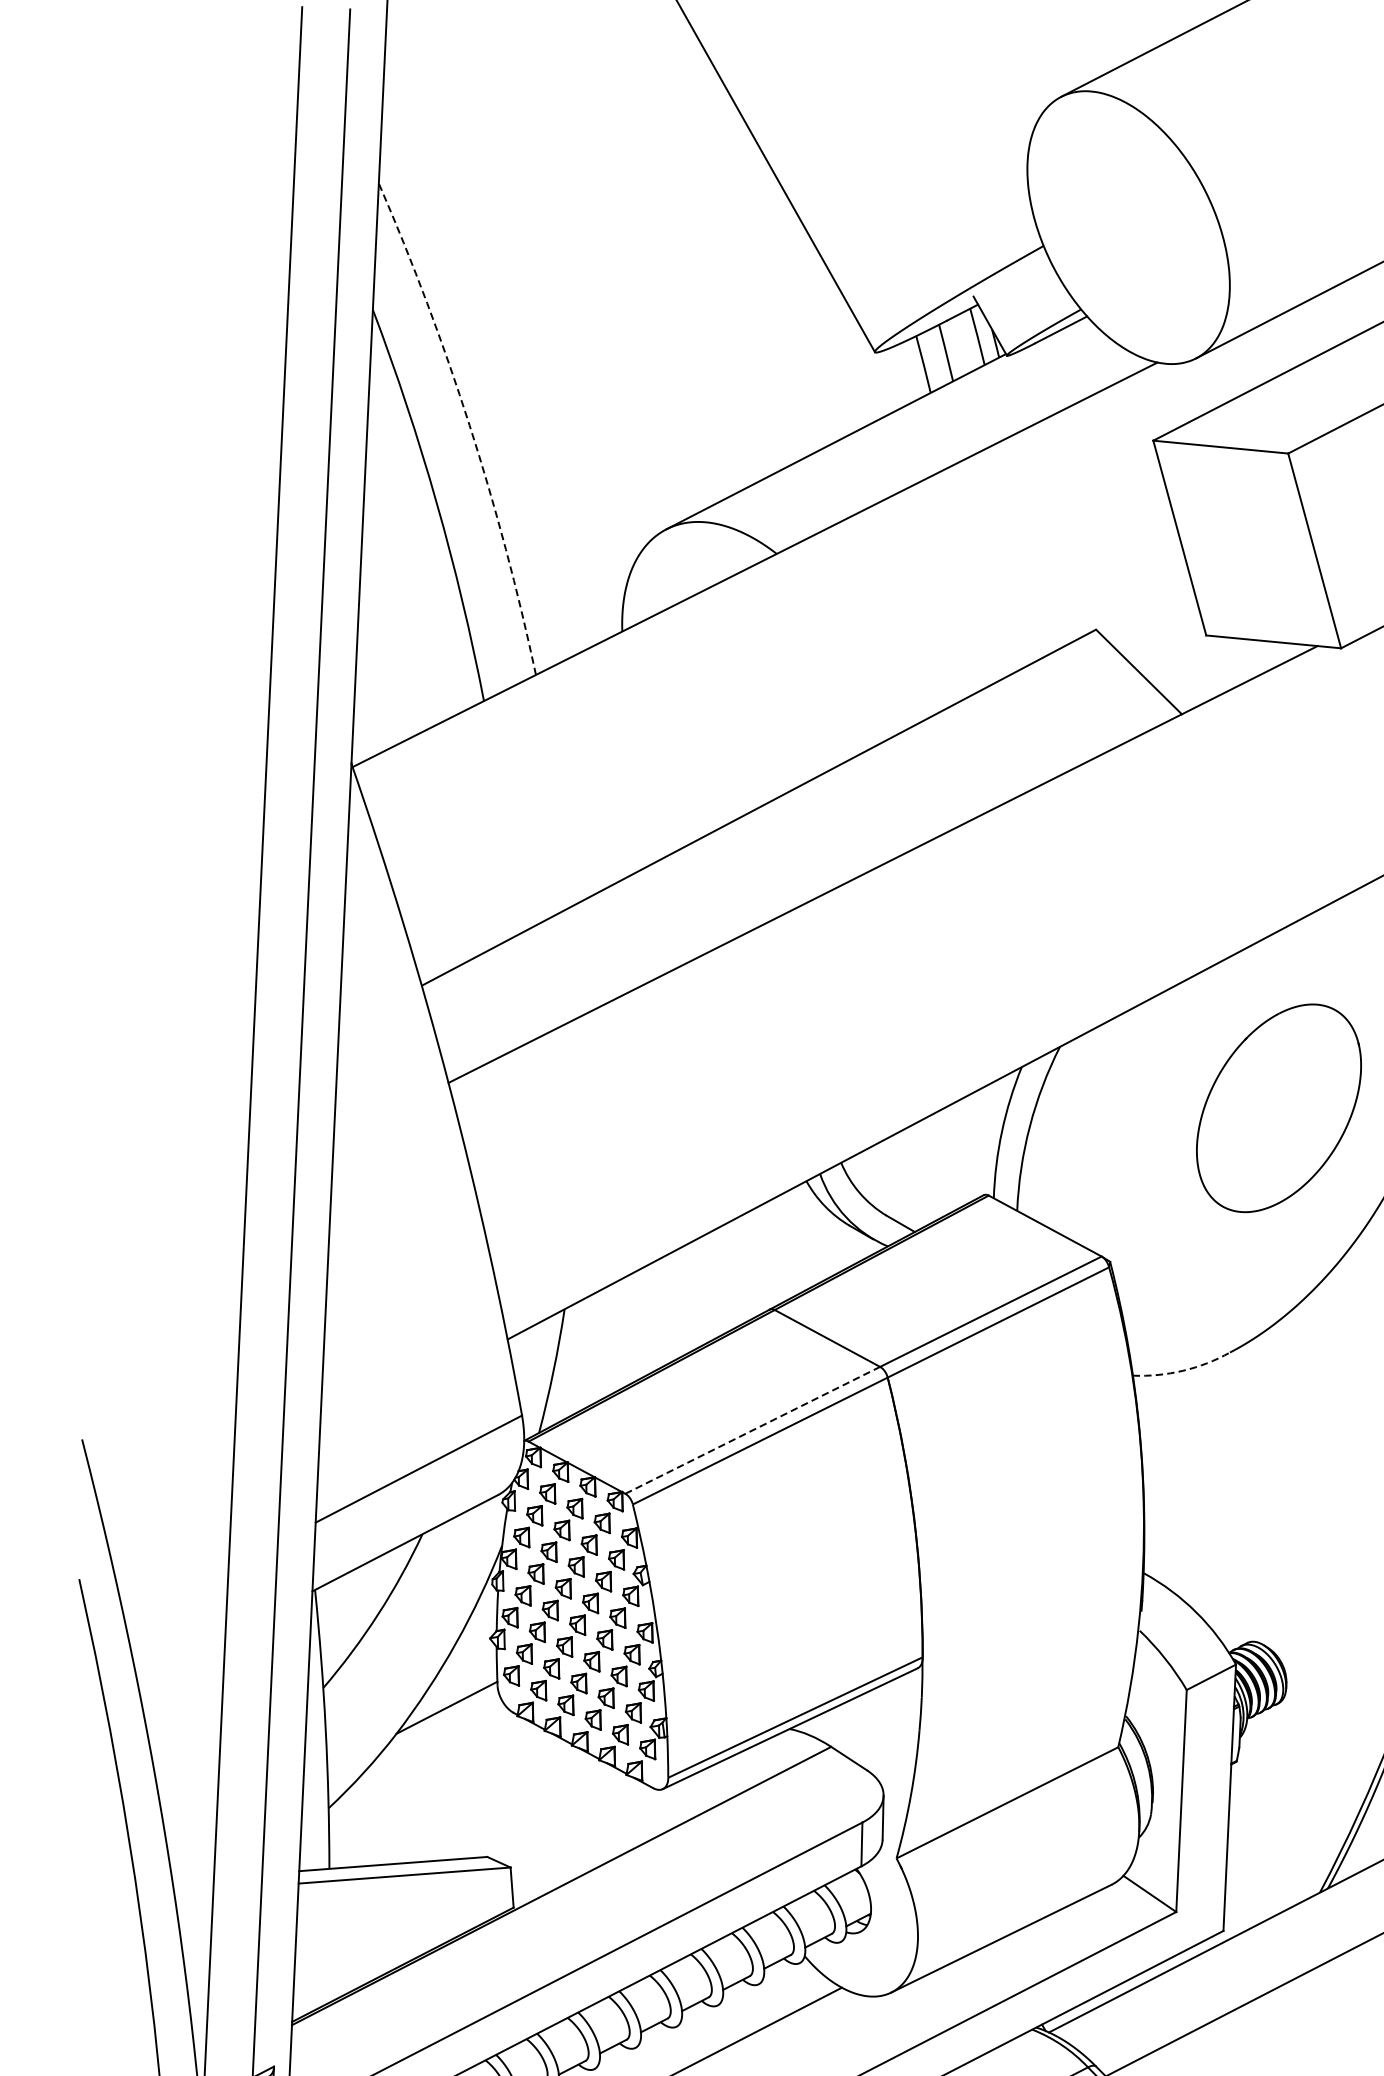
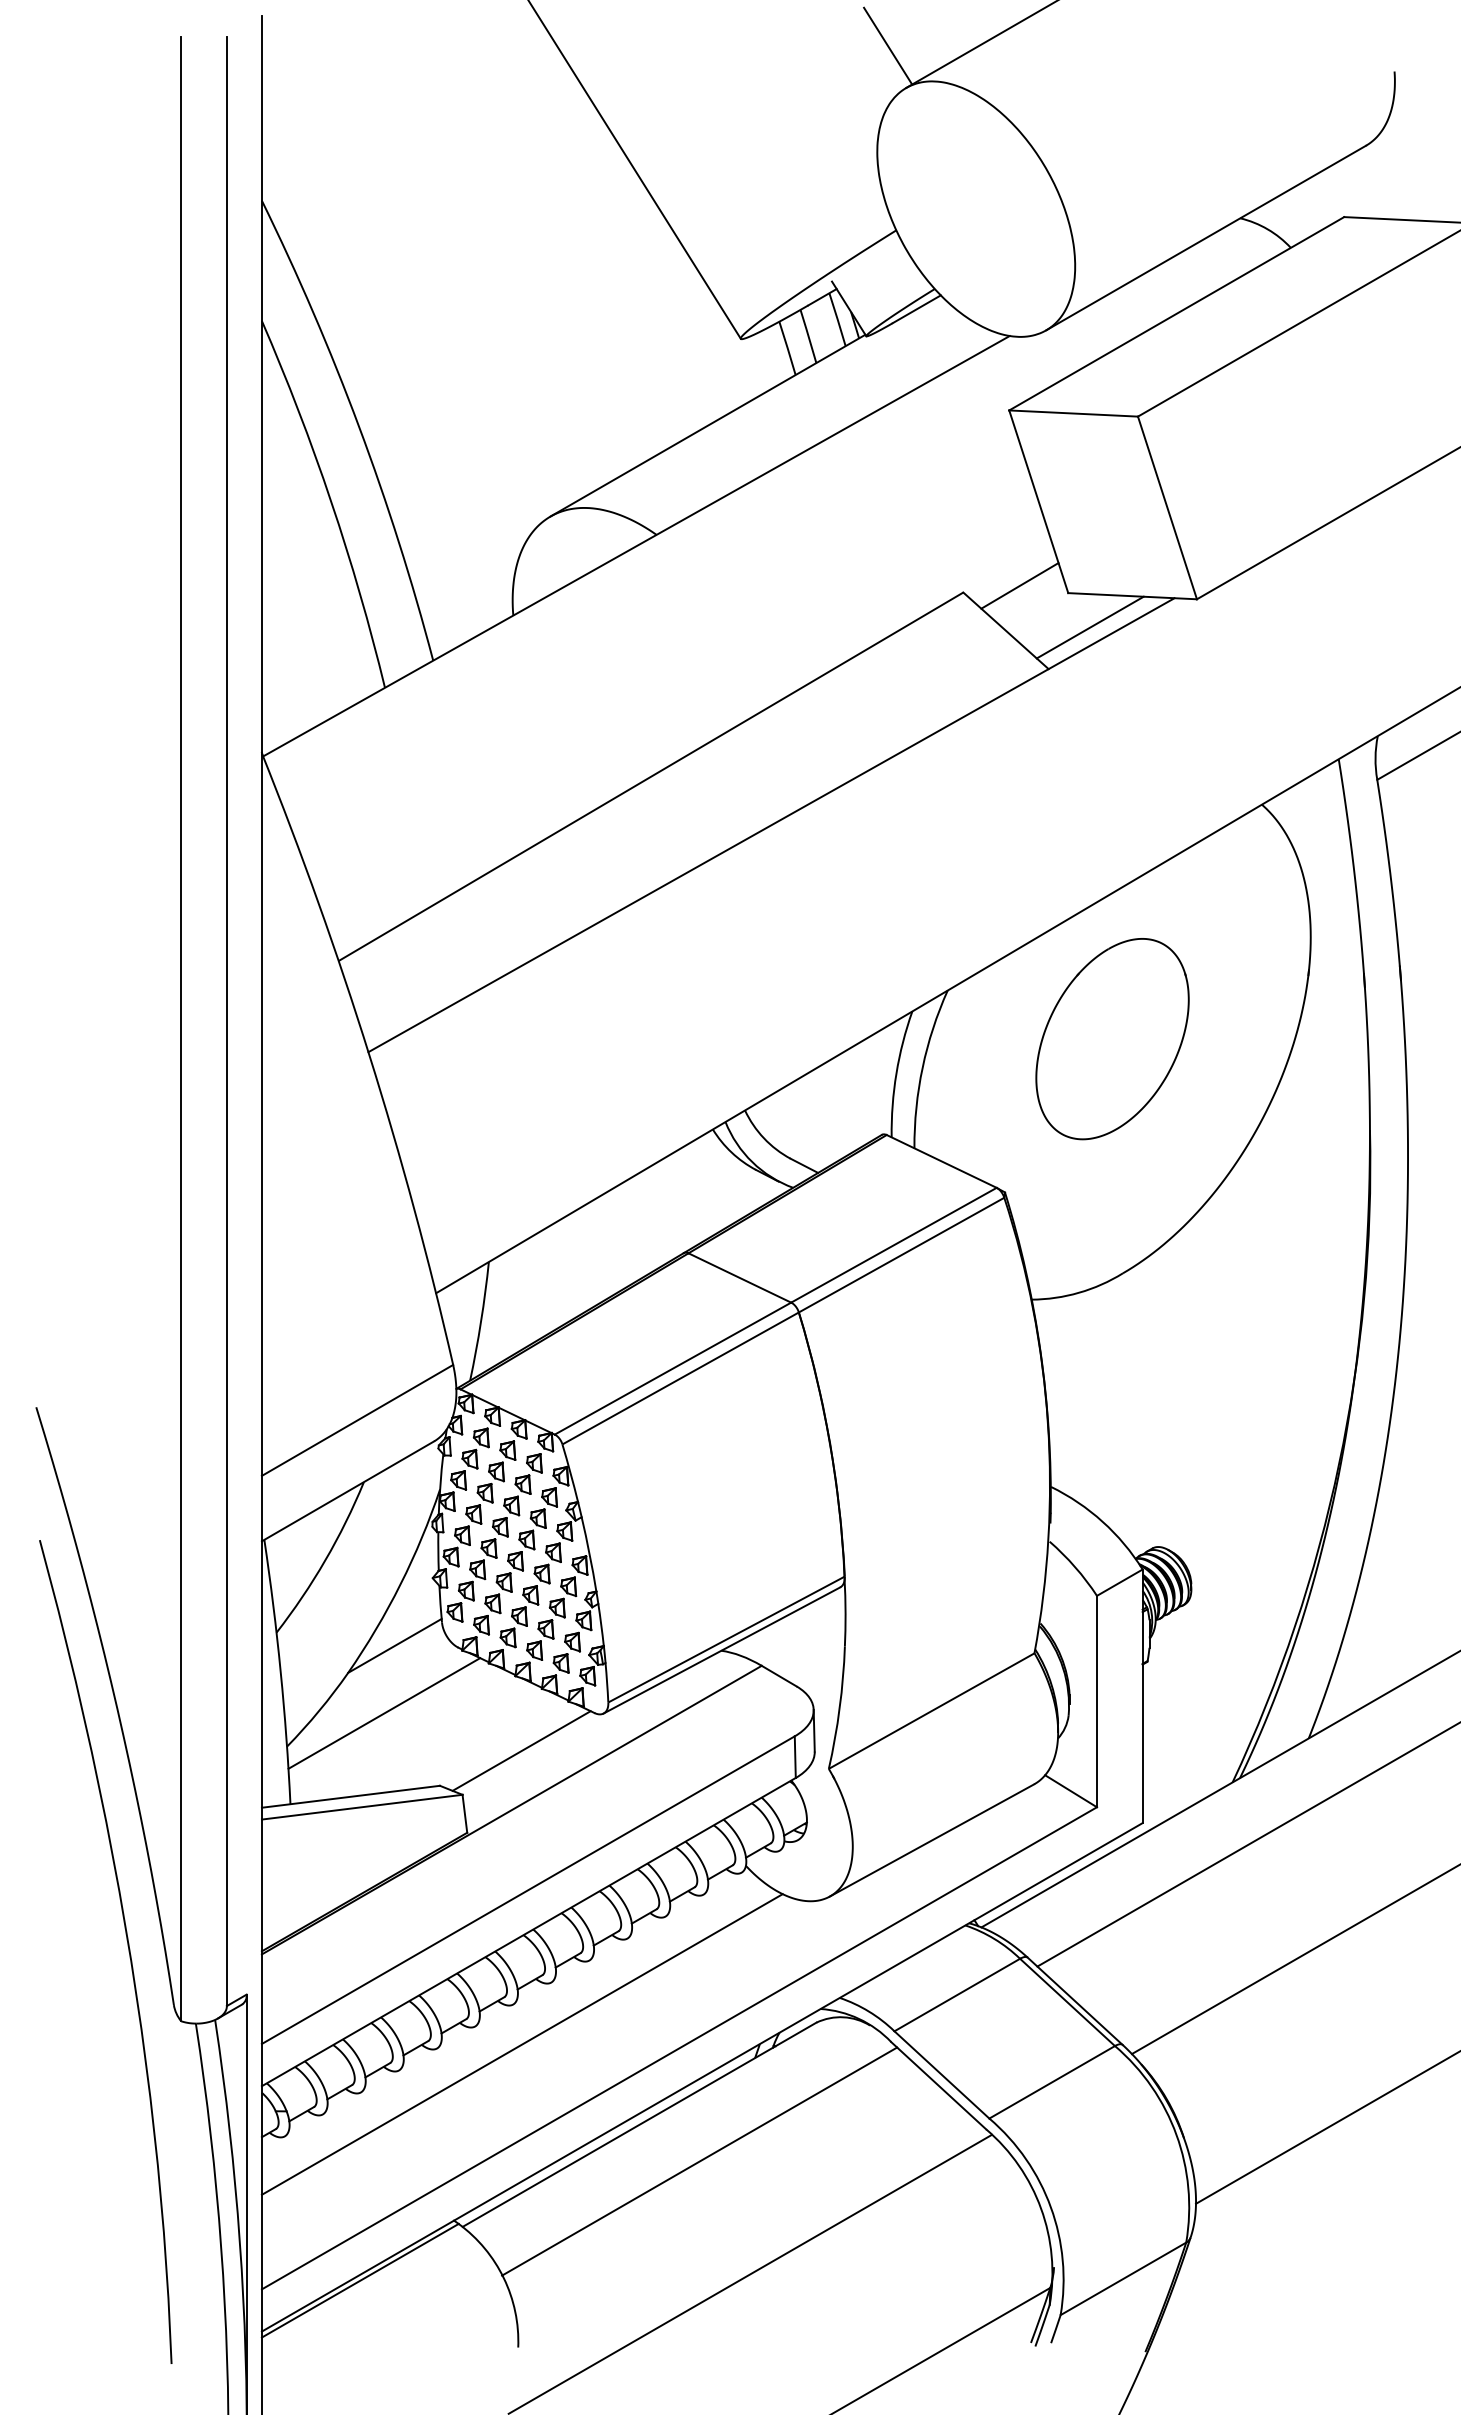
line: (1044, 51) -> (888, 45), added
arc: (470, 425) -> (359, 426), dashed -> solid
line: (1155, 625) -> (1019, 585), added
line: (1226, 672) -> (1089, 627), added
part: (1278, 1108) -> (1112, 1039), moved
arc: (1183, 1370) -> (1079, 1292), dashed -> solid
line: (753, 1430) -> (673, 1368), dashed -> solid
line: (432, 1778) -> (384, 1713), added
line: (574, 1823) -> (521, 1750), added

